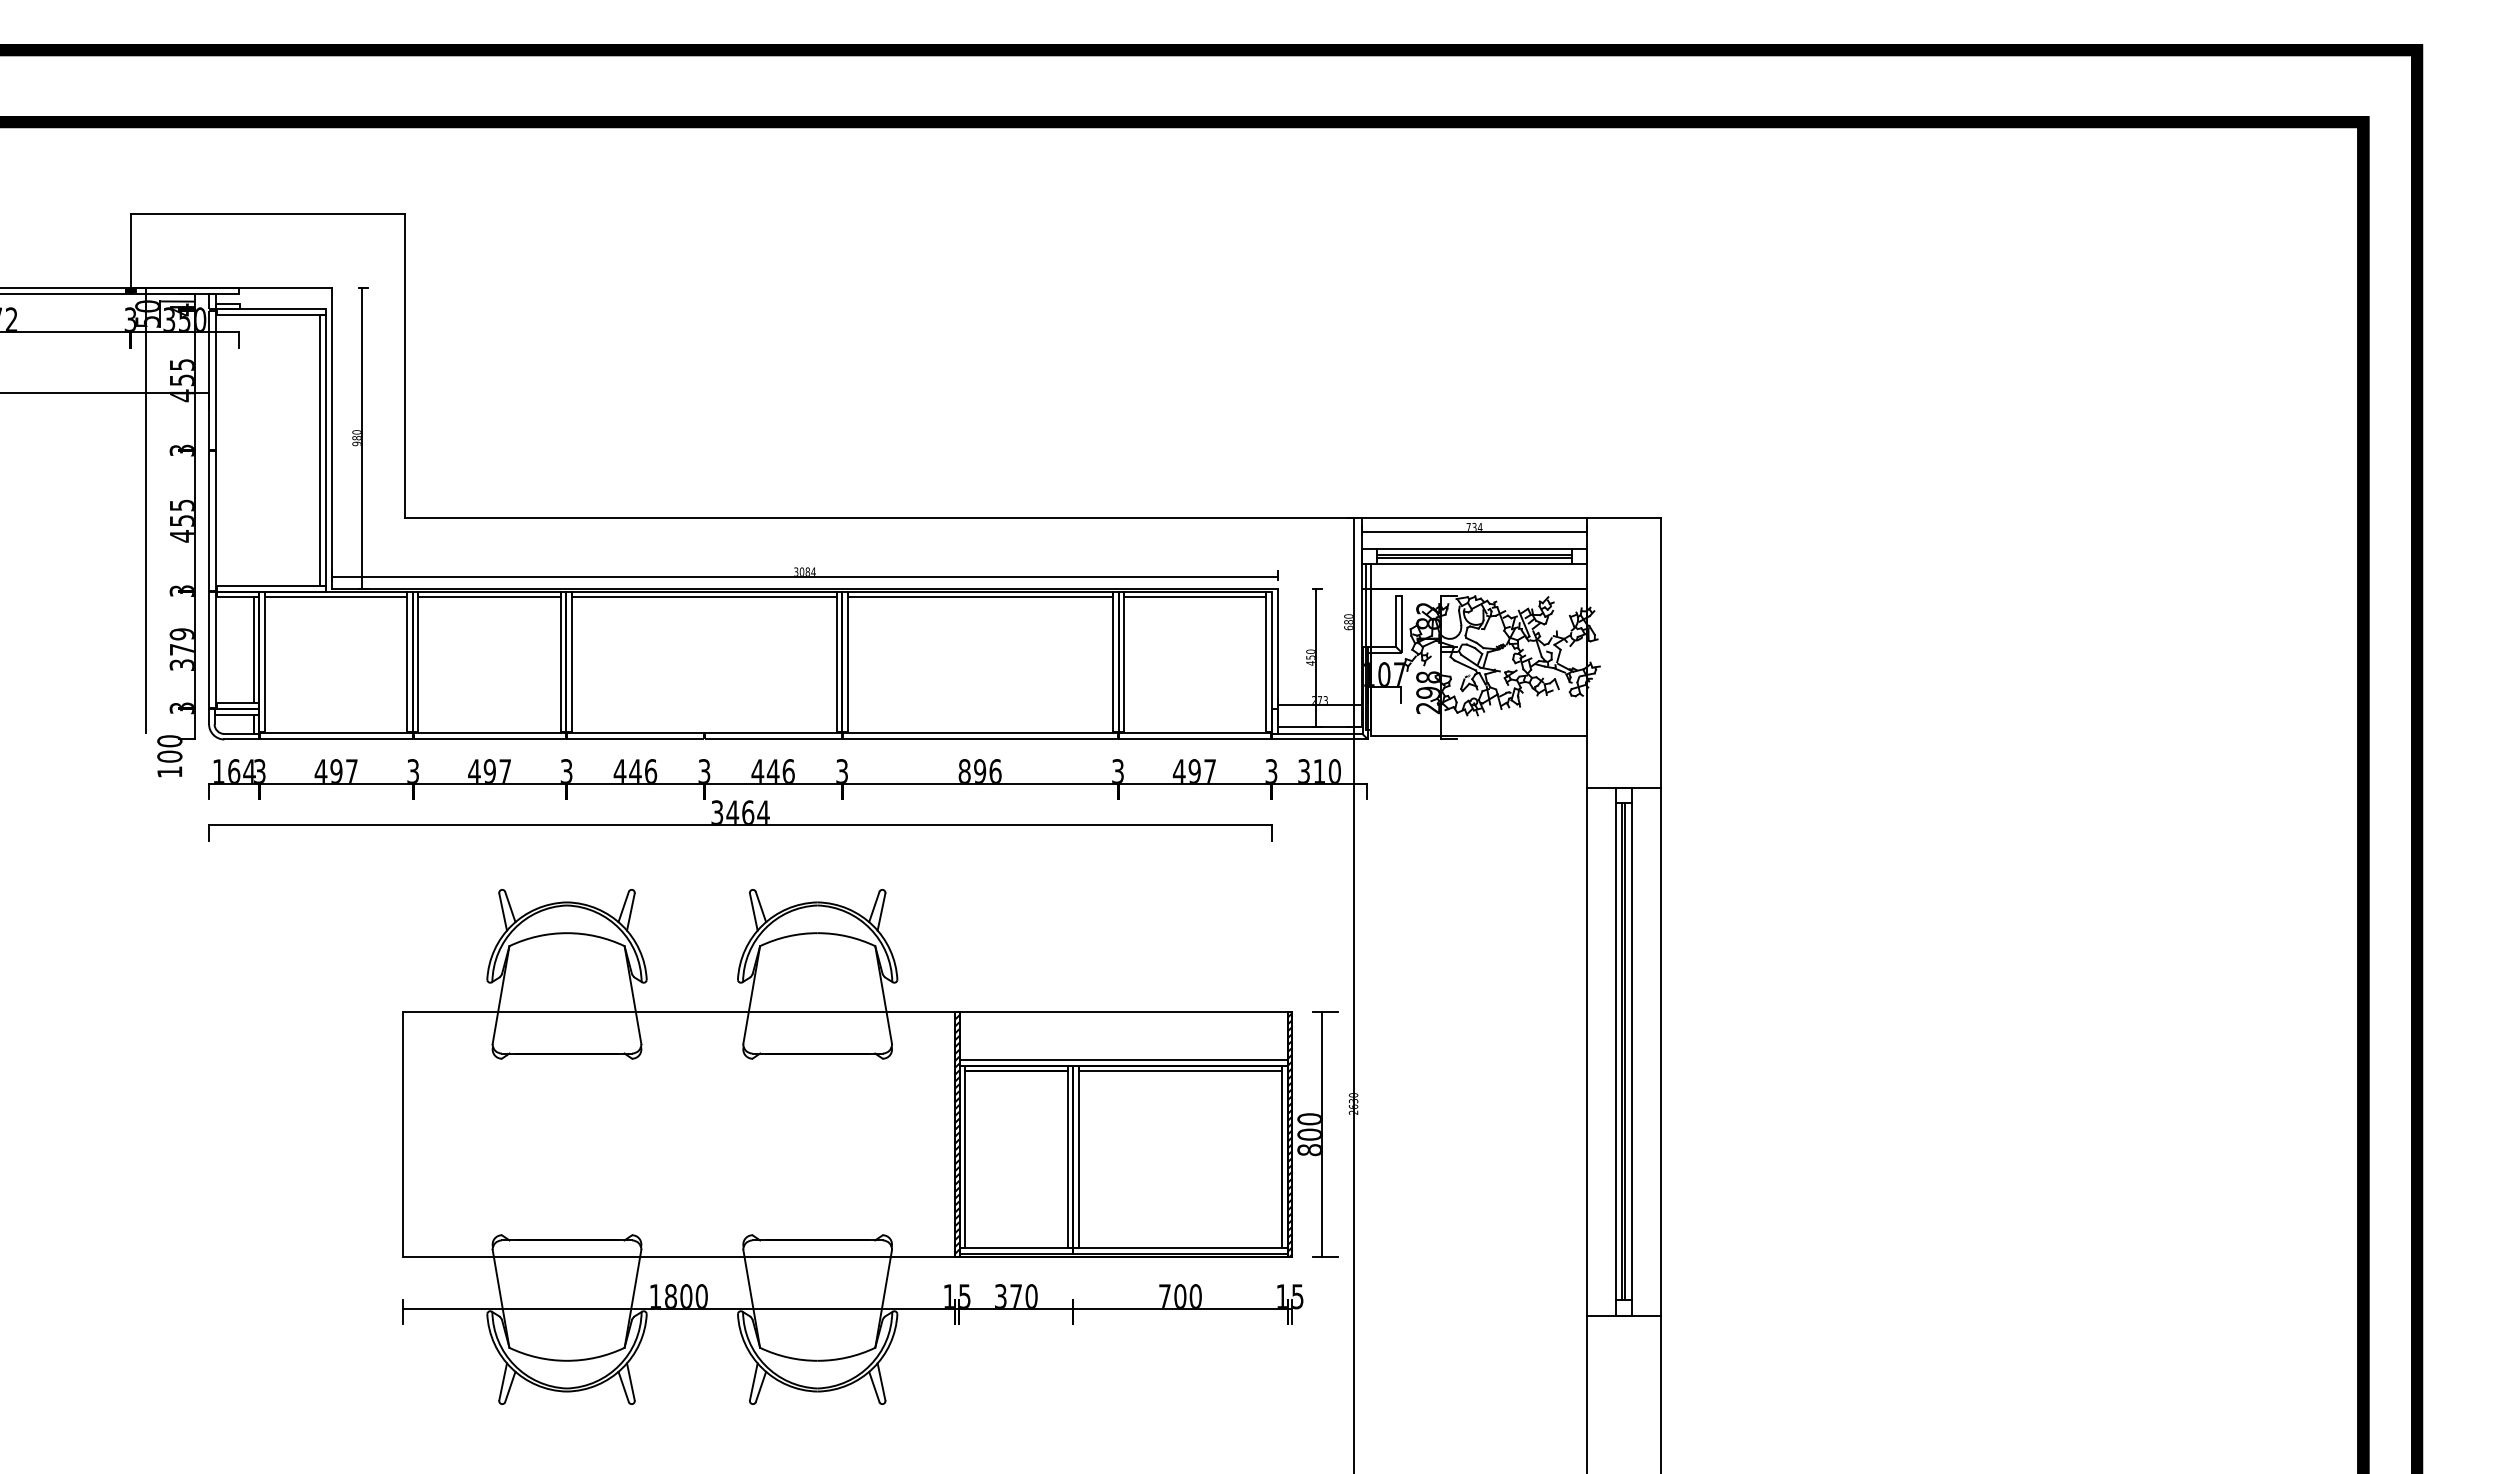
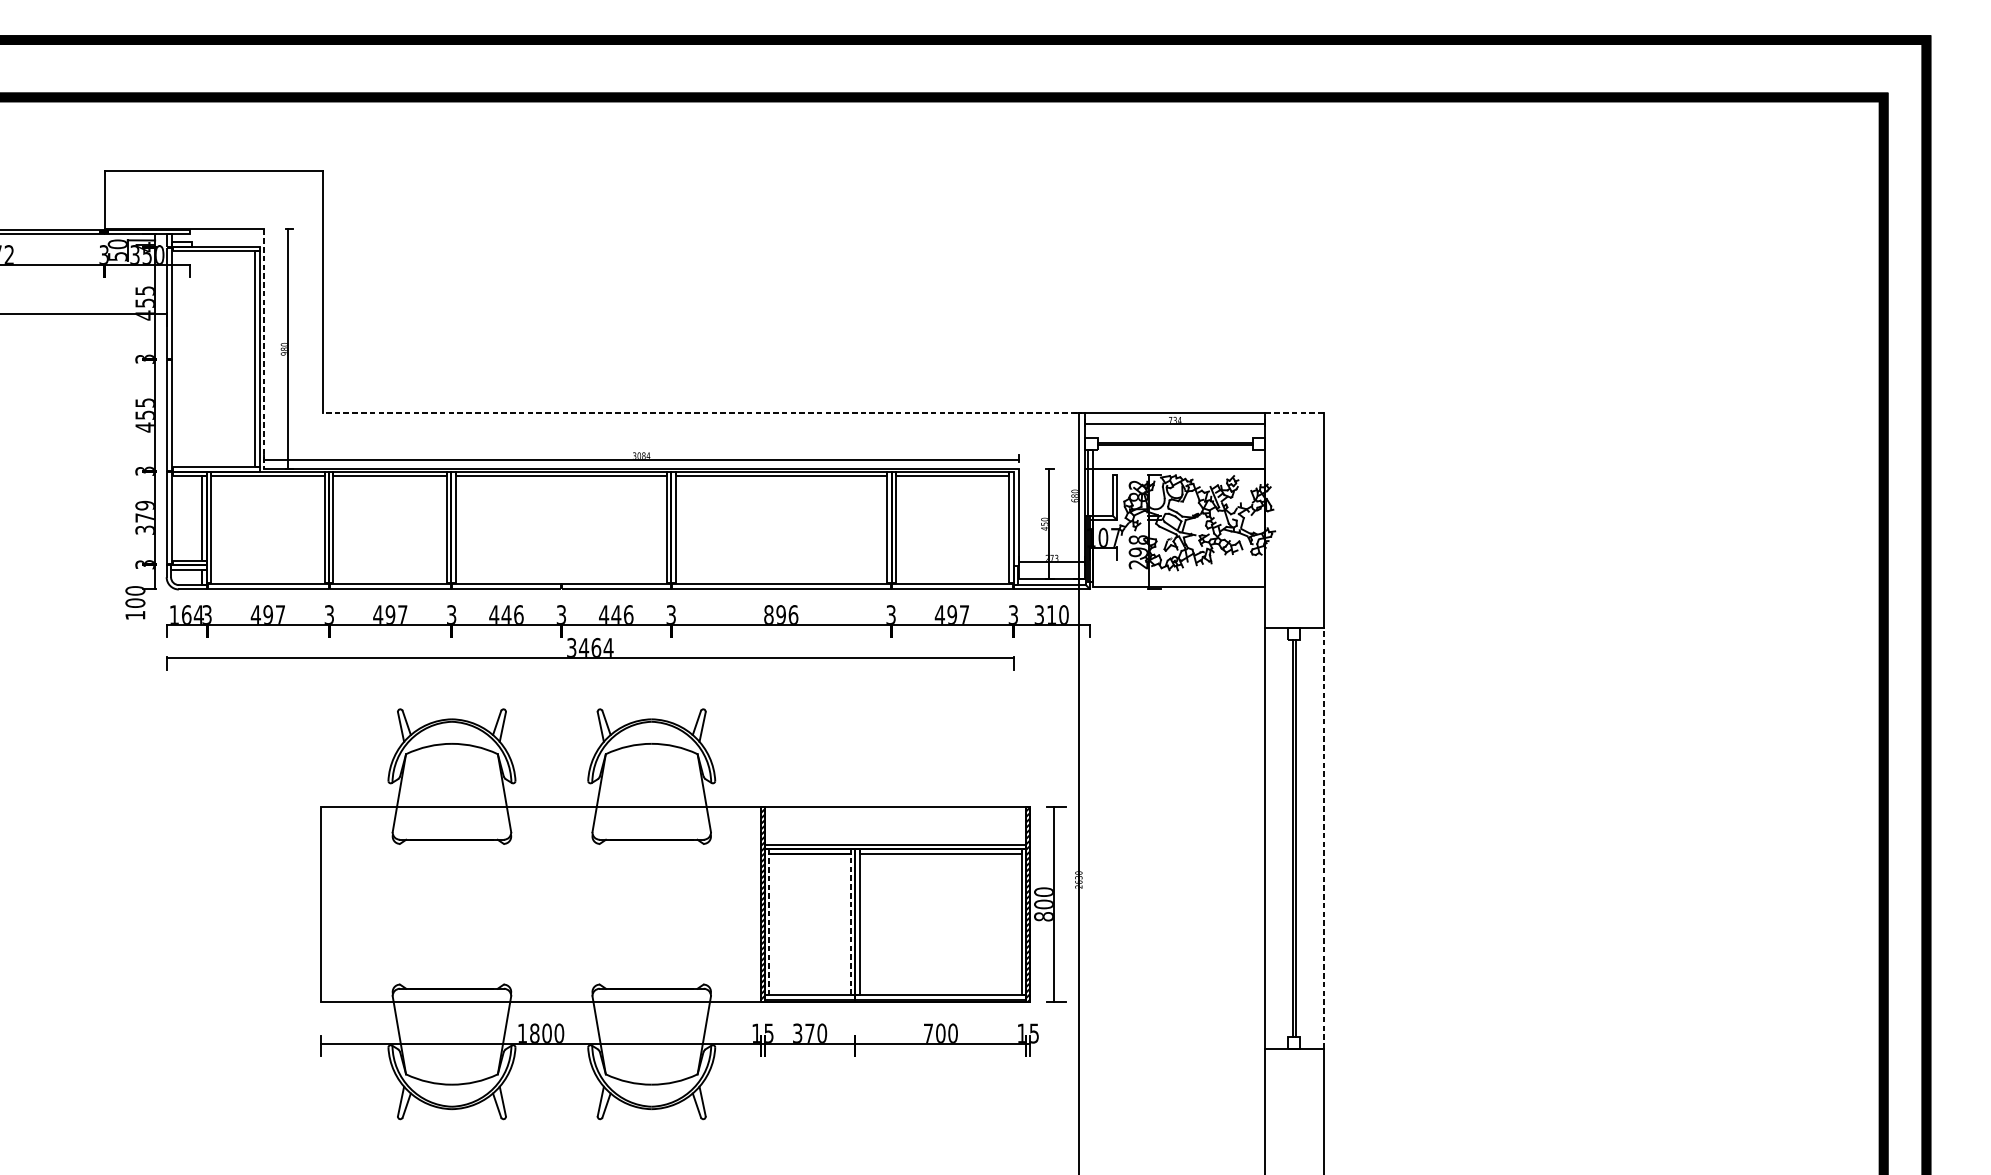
line: (331, 438) -> (264, 349), solid -> dashed
line: (146, 510) -> (116, 406), removed
line: (883, 517) -> (704, 412), solid -> dashed
line: (1623, 517) -> (1293, 412), solid -> dashed
line: (1474, 548) -> (1175, 437), removed
line: (1474, 564) -> (1175, 450), removed
line: (1616, 1051) -> (1288, 838), removed
line: (1631, 1051) -> (1300, 838), removed
line: (1660, 1051) -> (1323, 838), solid -> dashed
line: (1067, 1156) -> (850, 921), solid -> dashed
line: (965, 1157) -> (769, 922), solid -> dashed

